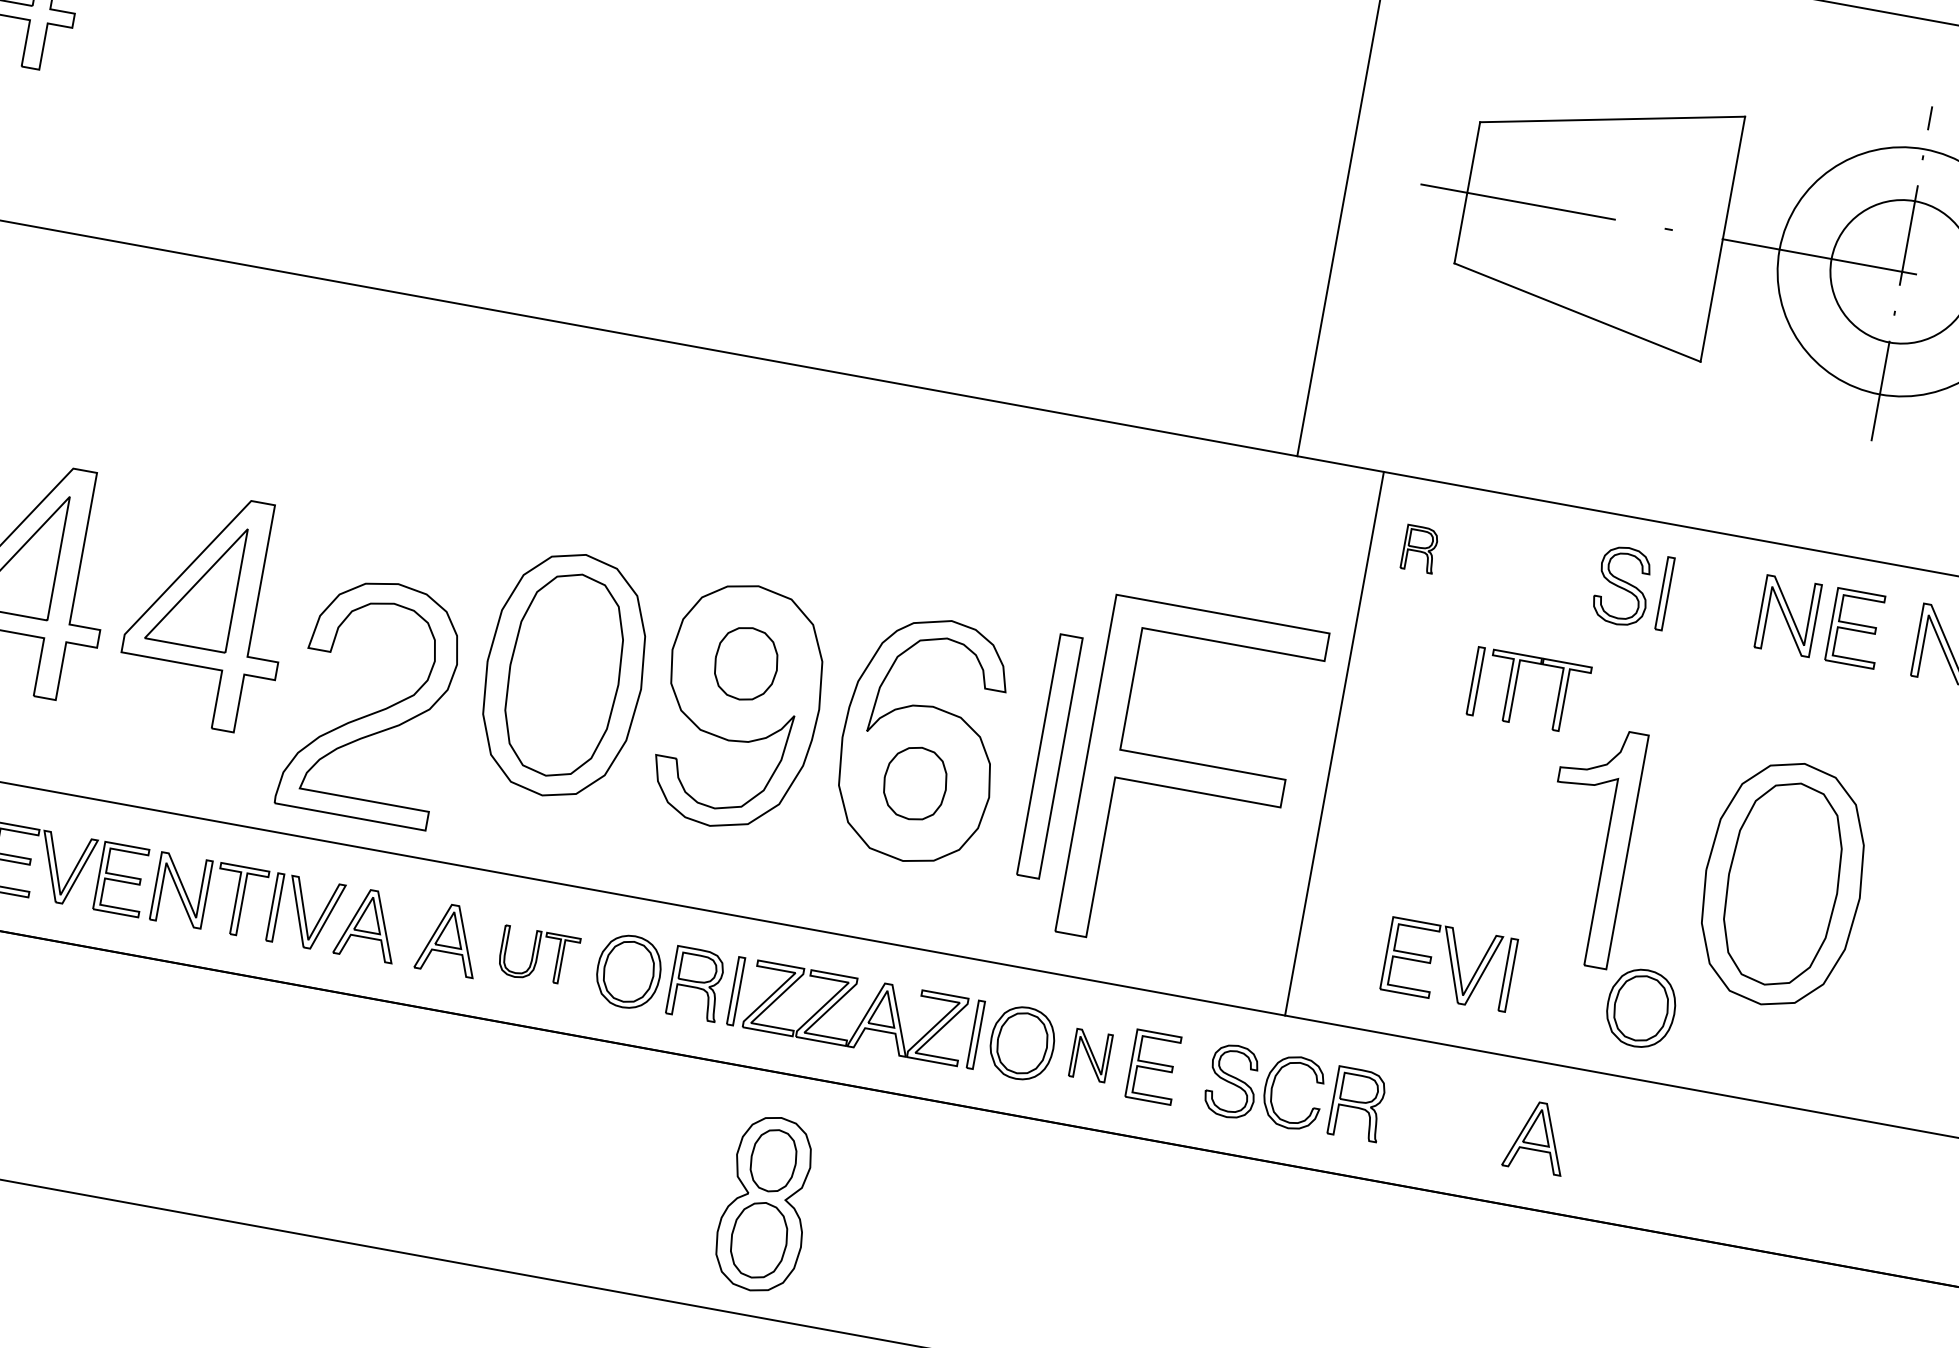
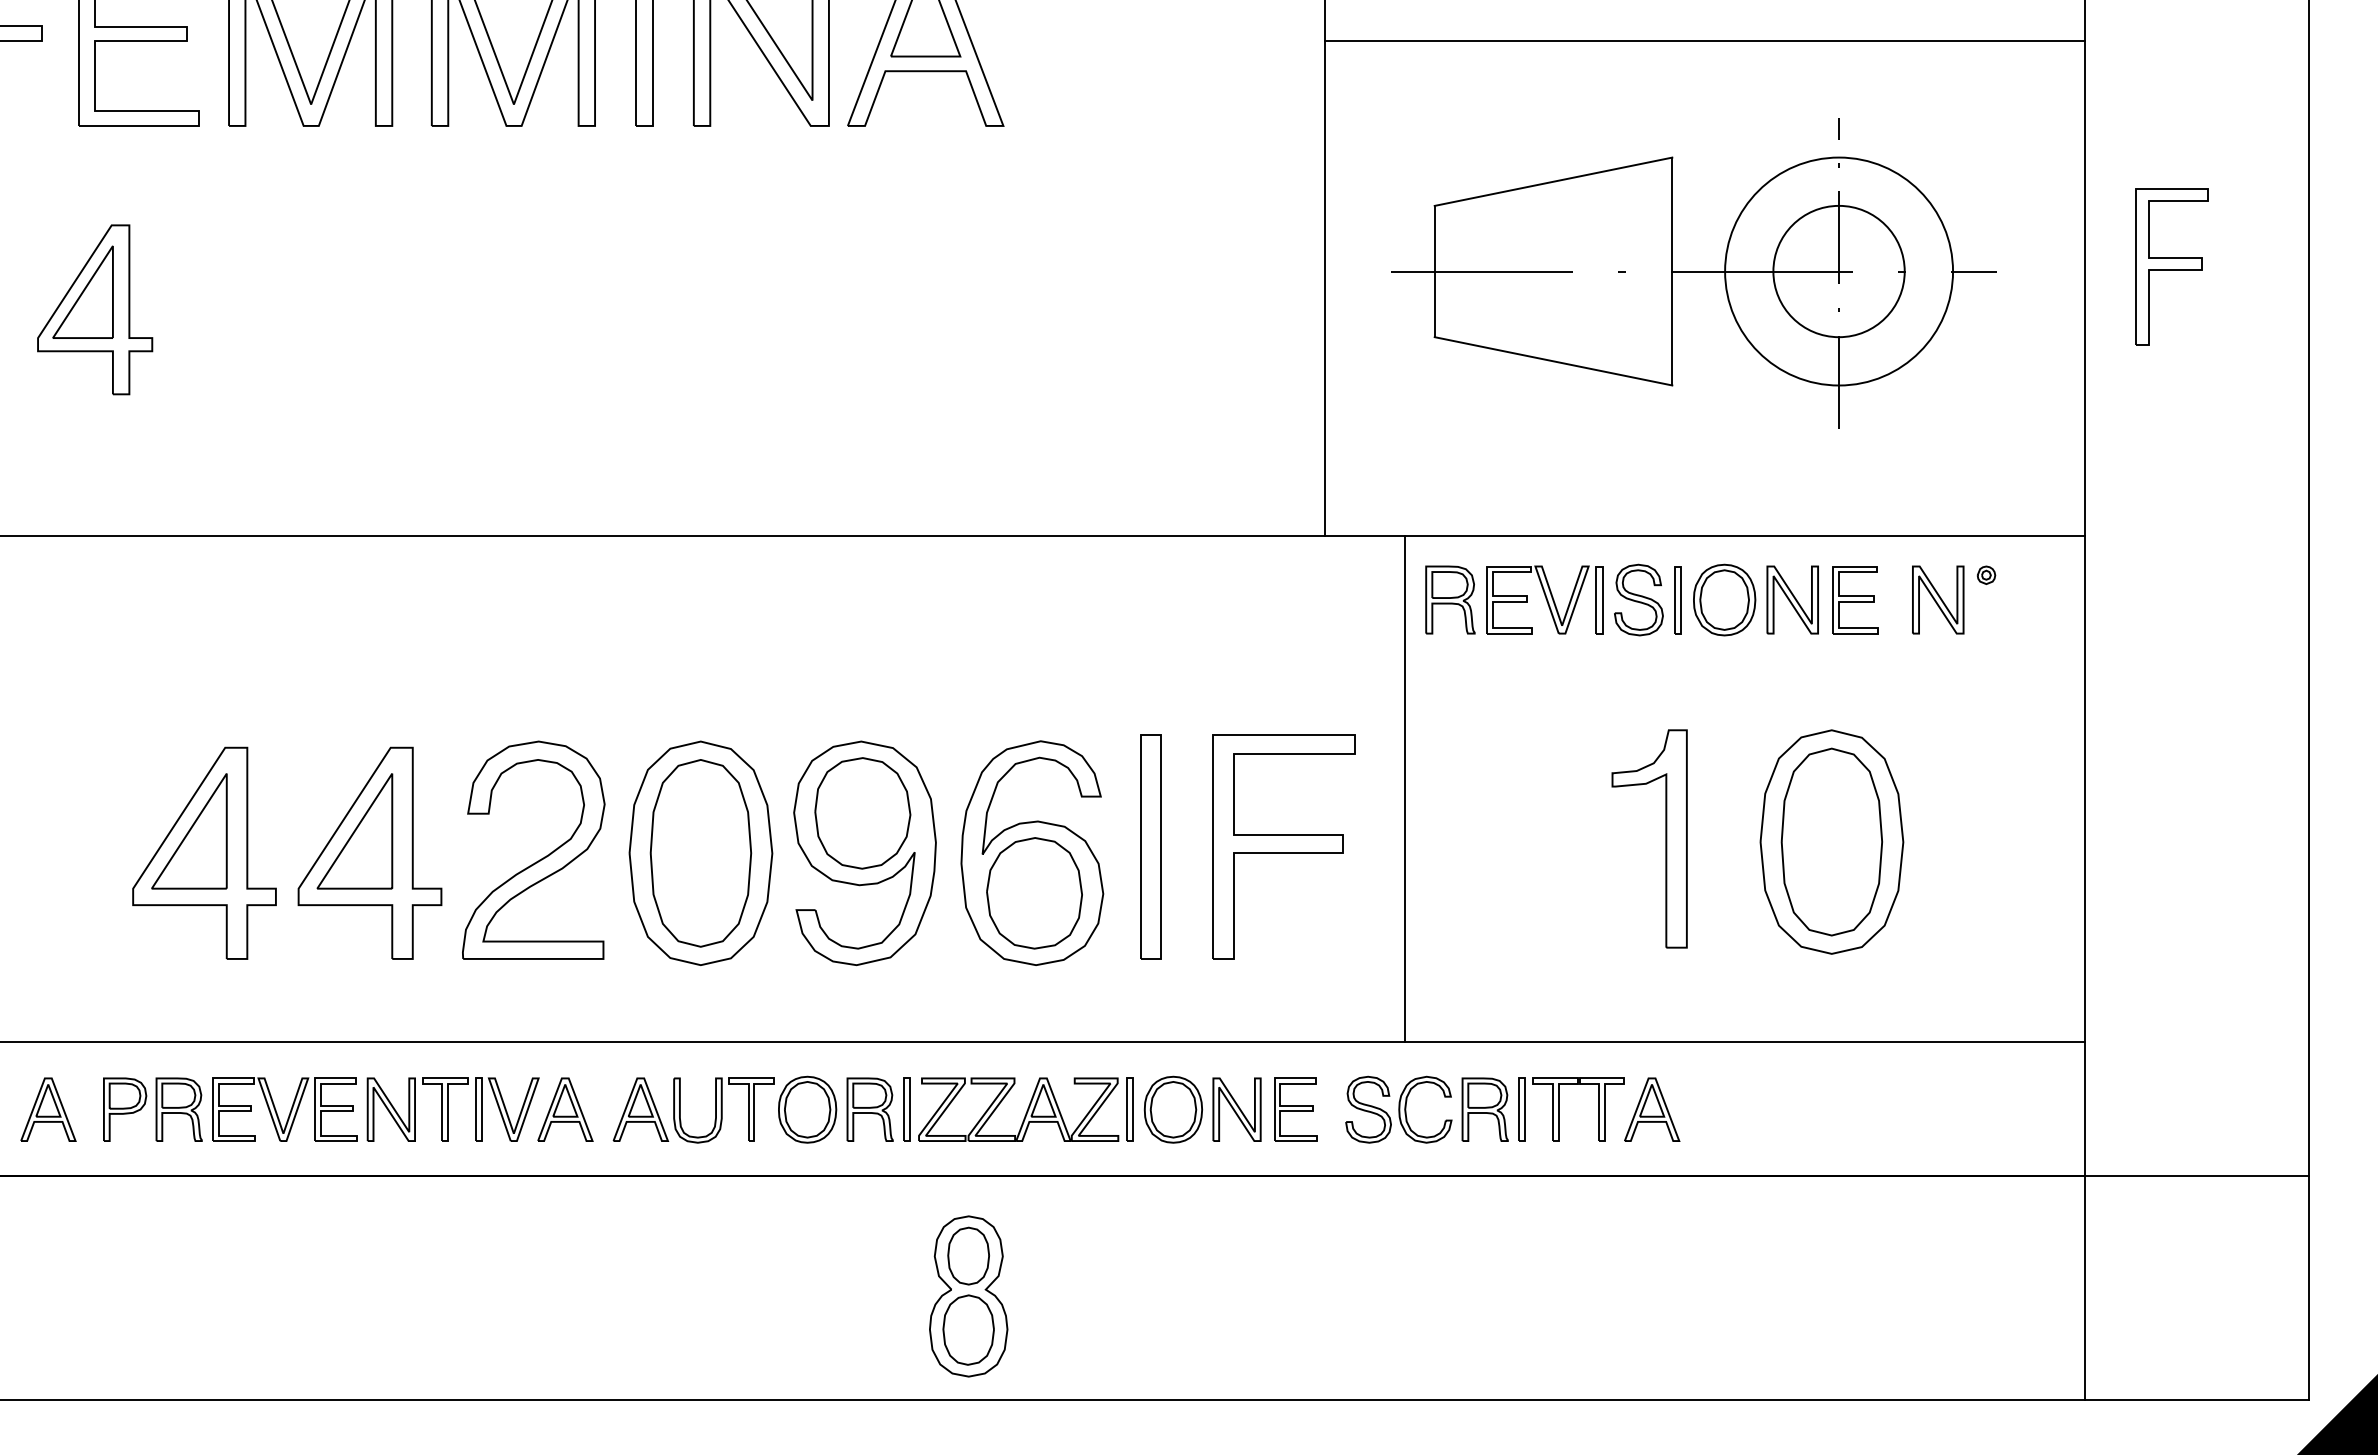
part: (1420, 548) -> (1450, 599), size x1.67
part: (745, 663) -> (862, 813), size x1.67
part: (1515, 688) -> (1559, 1109), moved
part: (376, 711) -> (539, 859), moved
part: (1192, 781) -> (1283, 846), size x0.71
part: (915, 783) -> (1034, 893), size x1.67
part: (538, 956) -> (723, 1110), size x1.43
part: (1449, 963) -> (1544, 599), moved
part: (1641, 1007) -> (1724, 599), moved
part: (1090, 1055) -> (1236, 1109), size x1.43

